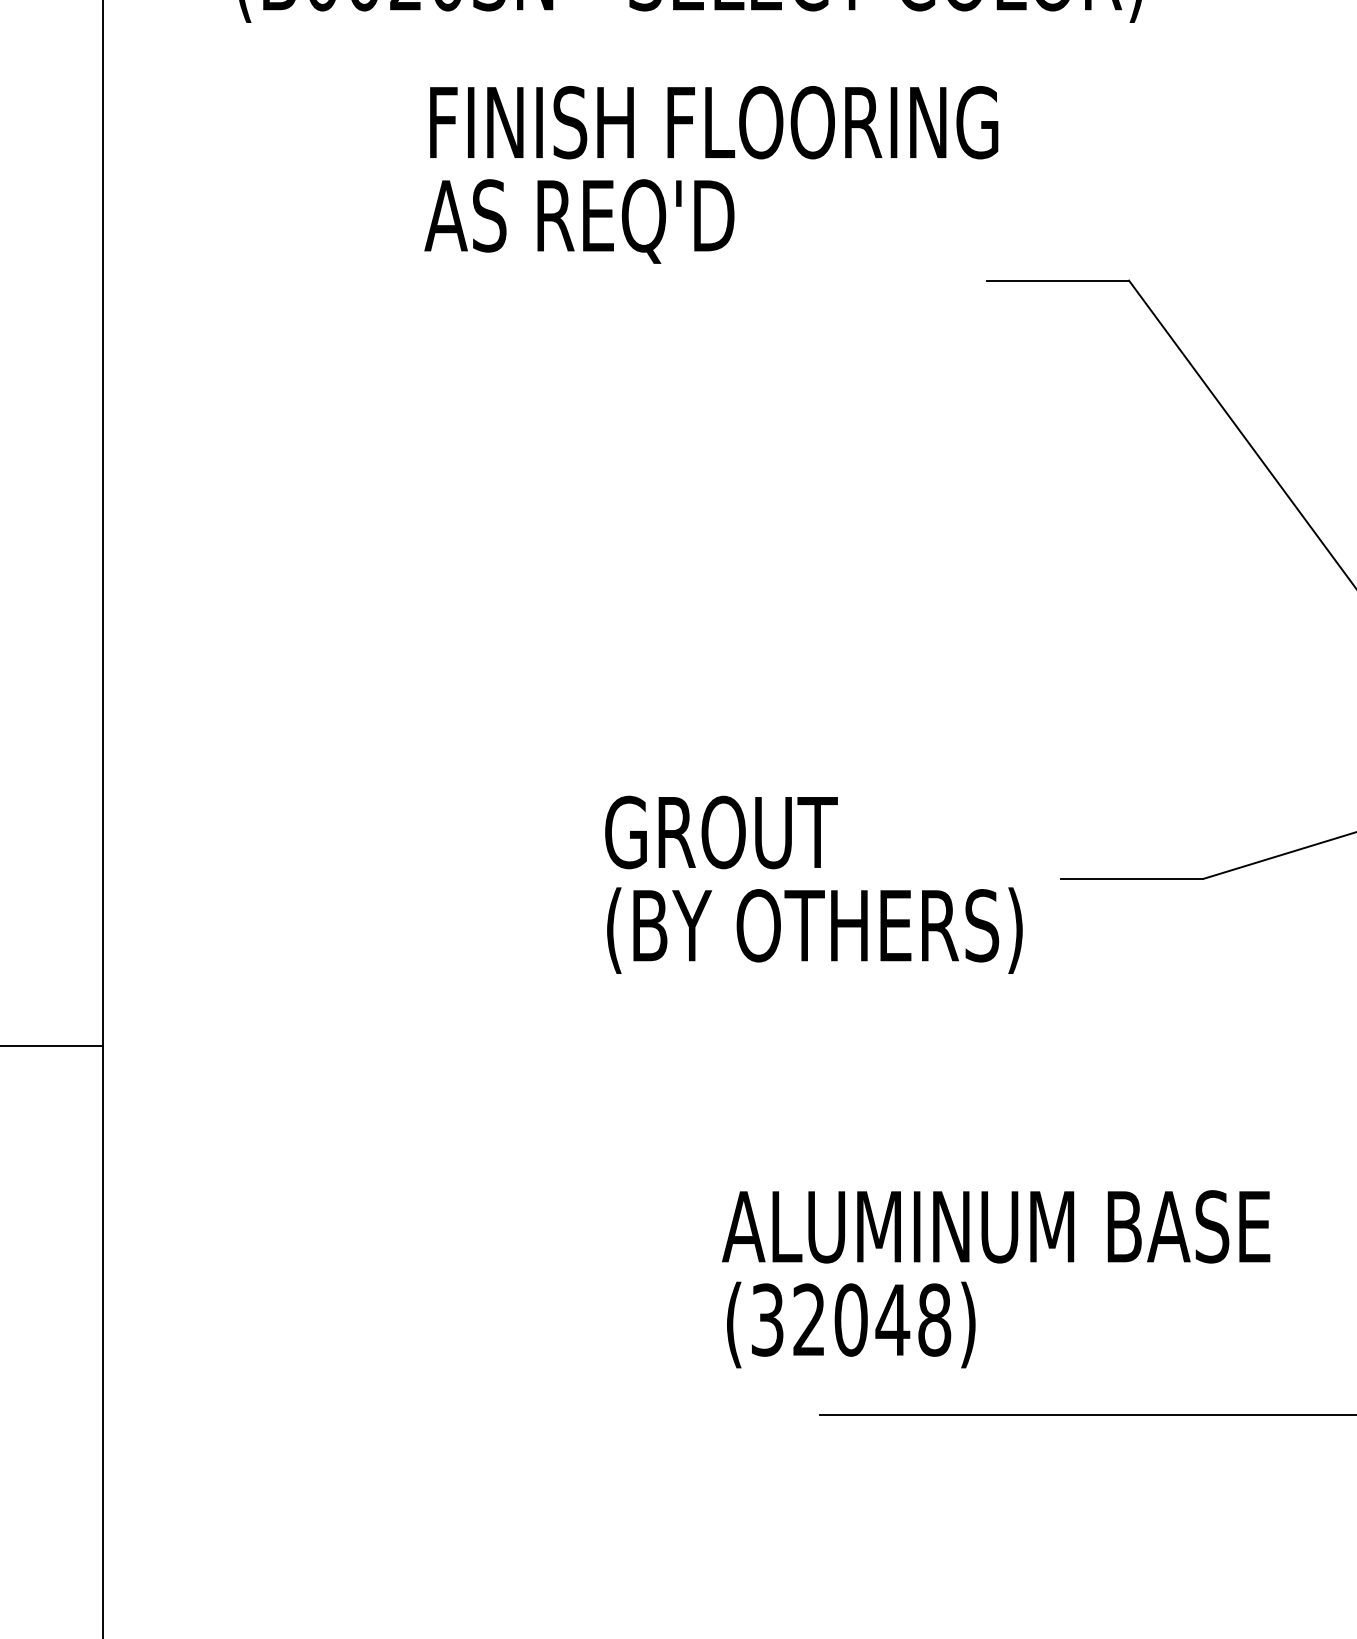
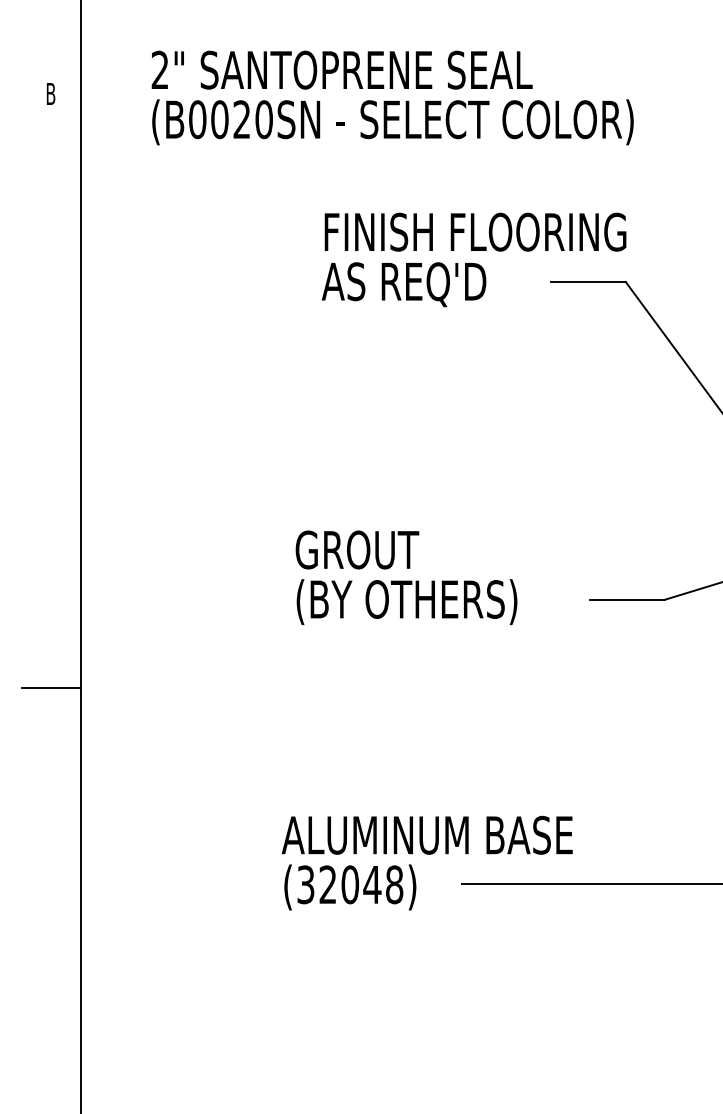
text: (710, 174) -> (473, 259), moved
text: (813, 884) -> (406, 577), moved
text: (994, 1278) -> (426, 862), moved

